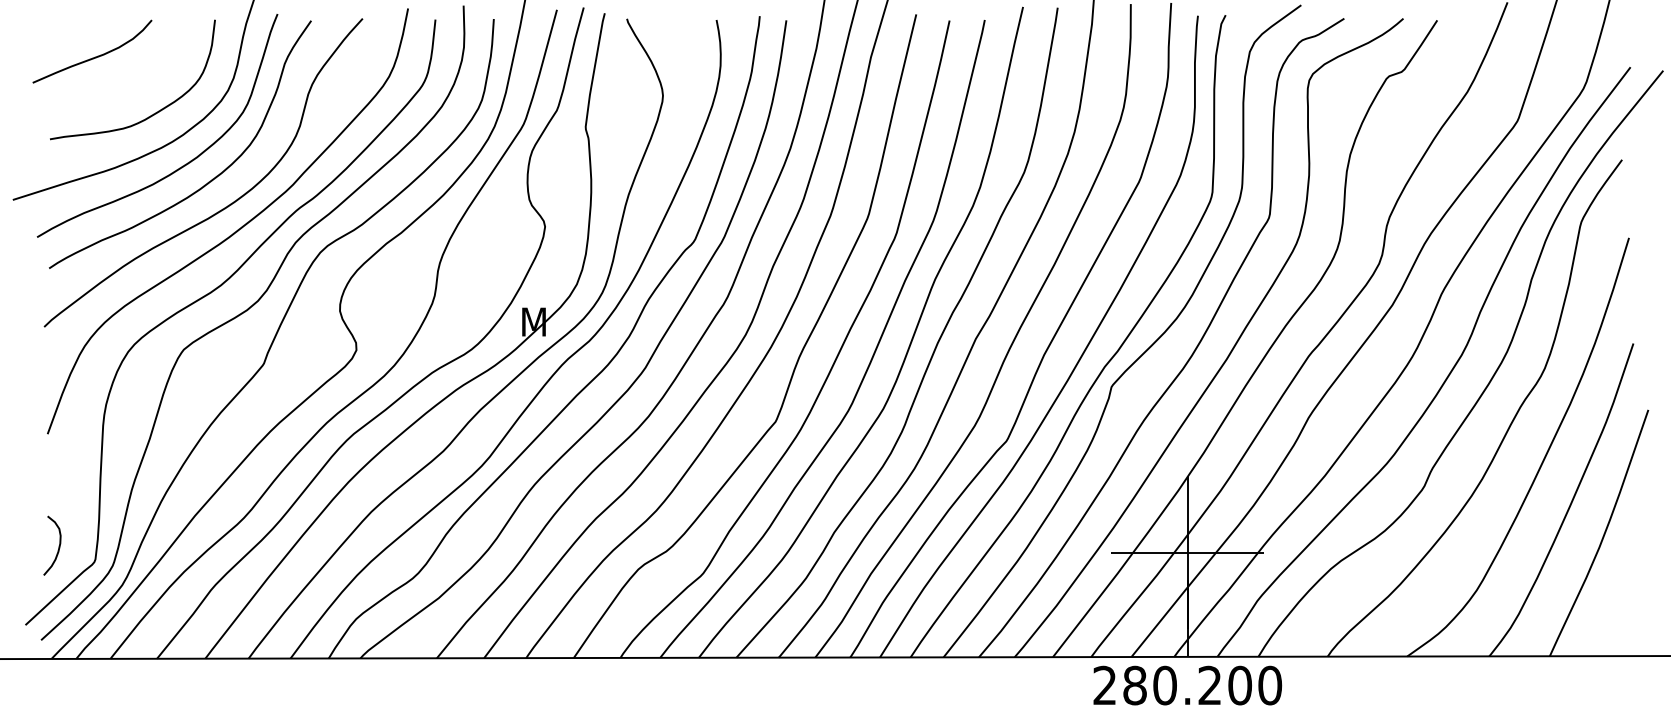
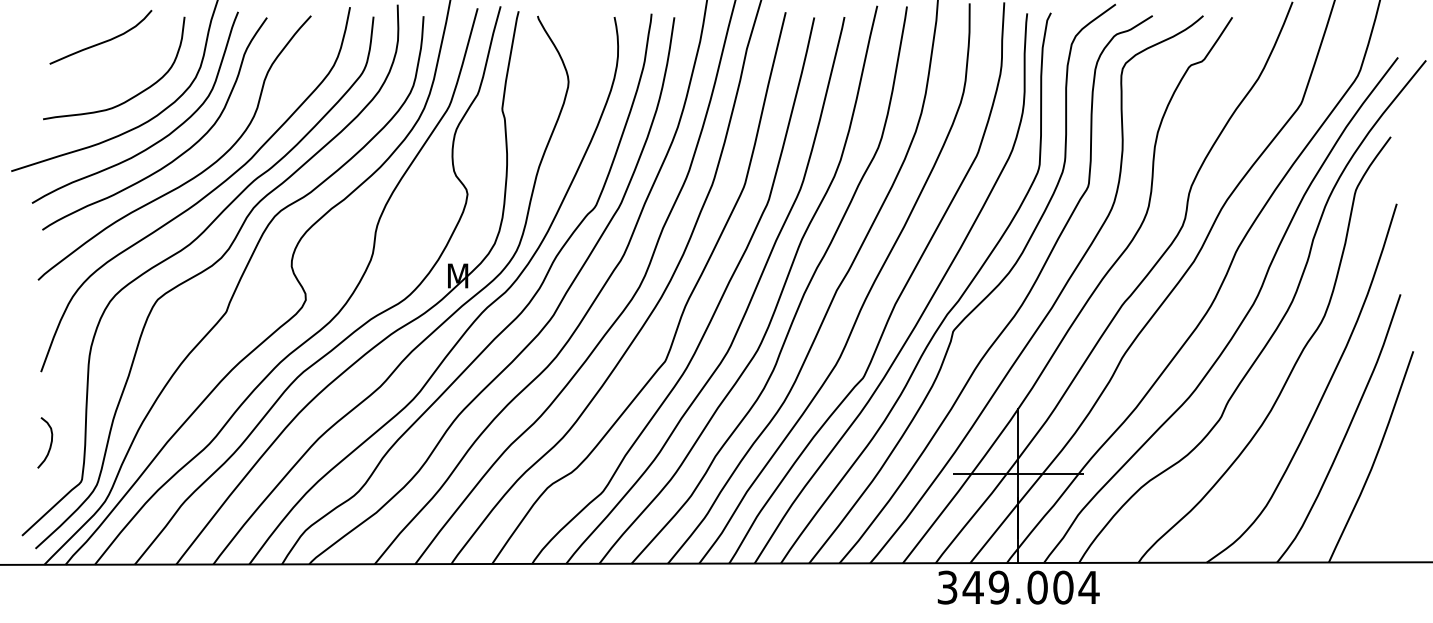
curve: (95, 56) -> (103, 41), moved
curve: (58, 546) -> (50, 443), moved
text: (1187, 685) -> (1018, 587), 280.200 -> 349.004

